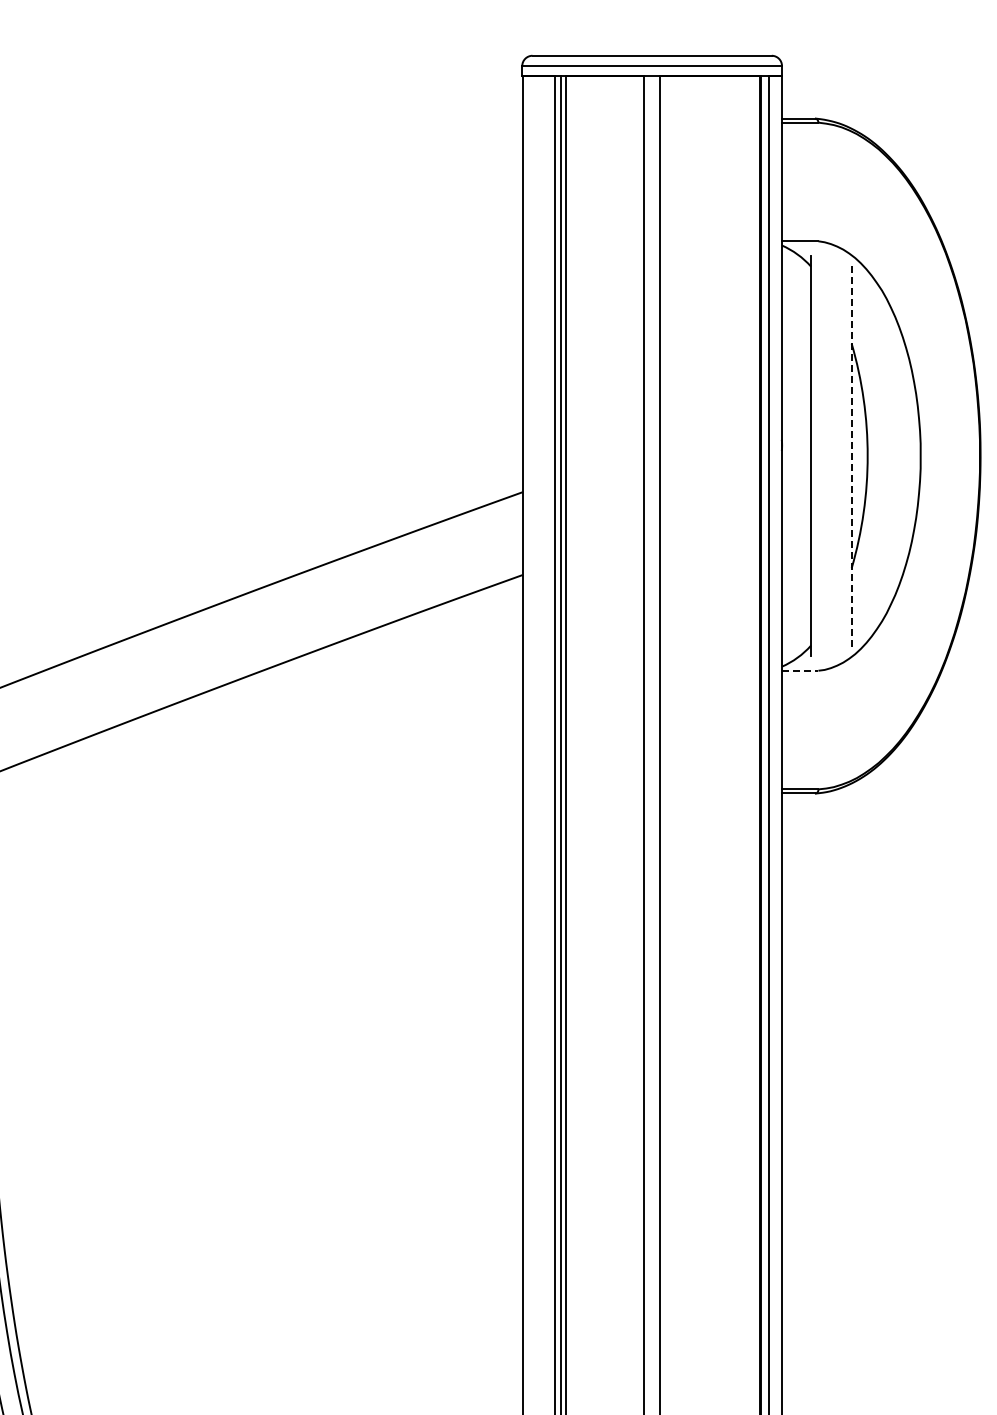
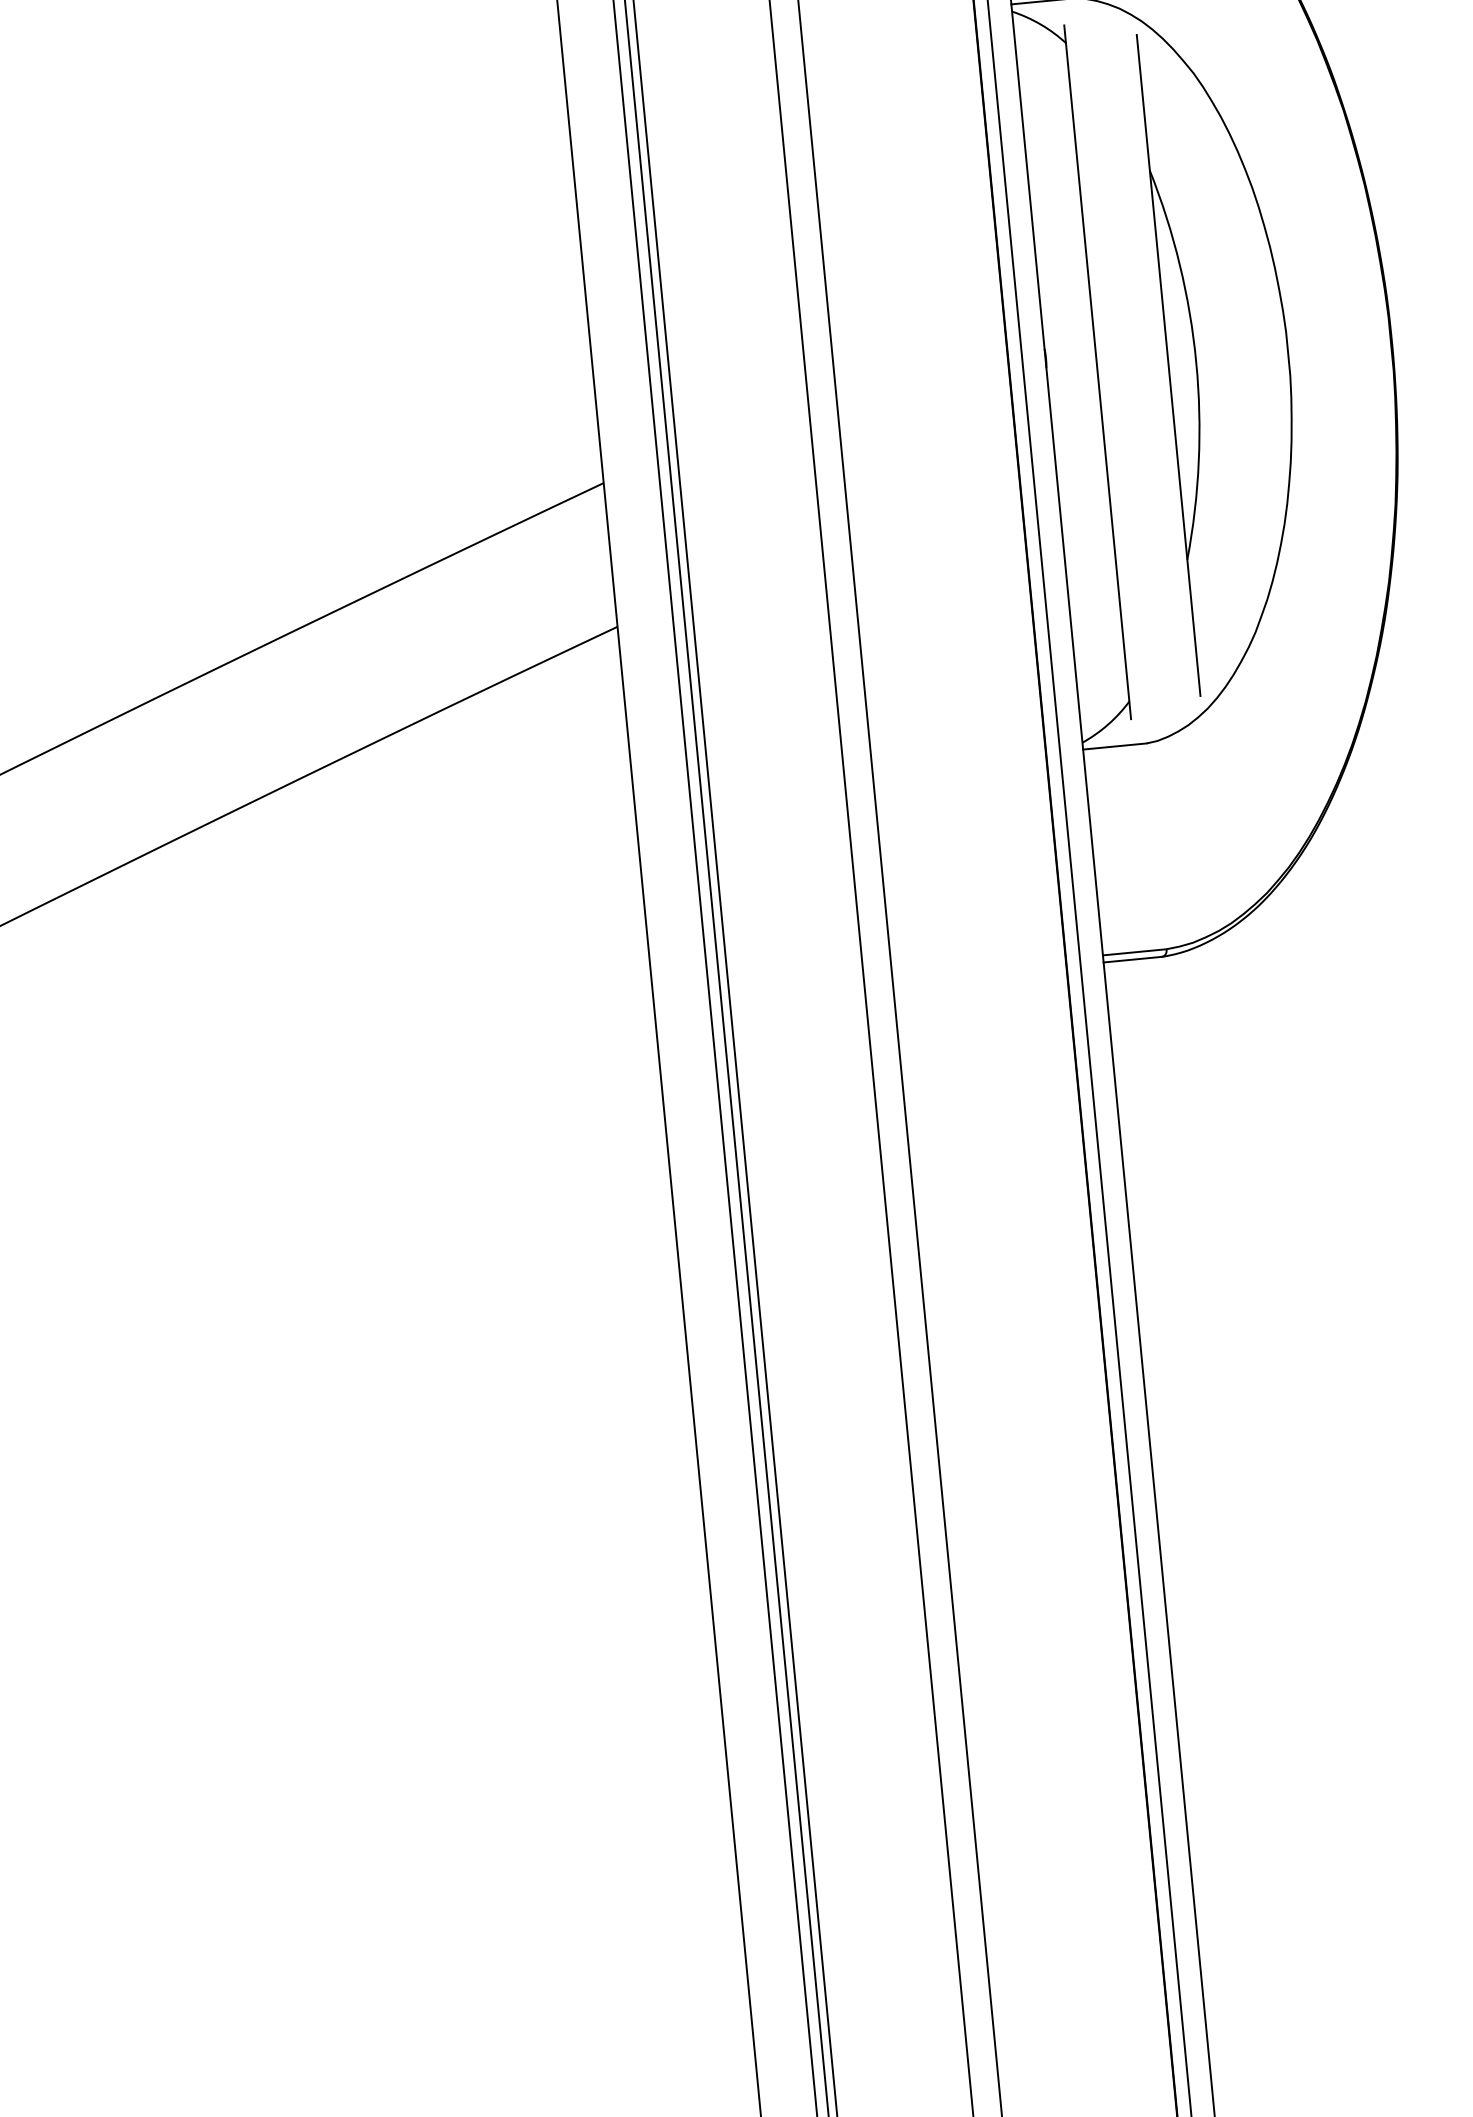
line: (851, 456) -> (1168, 366), dashed -> solid
line: (800, 670) -> (1115, 746), dashed -> solid

